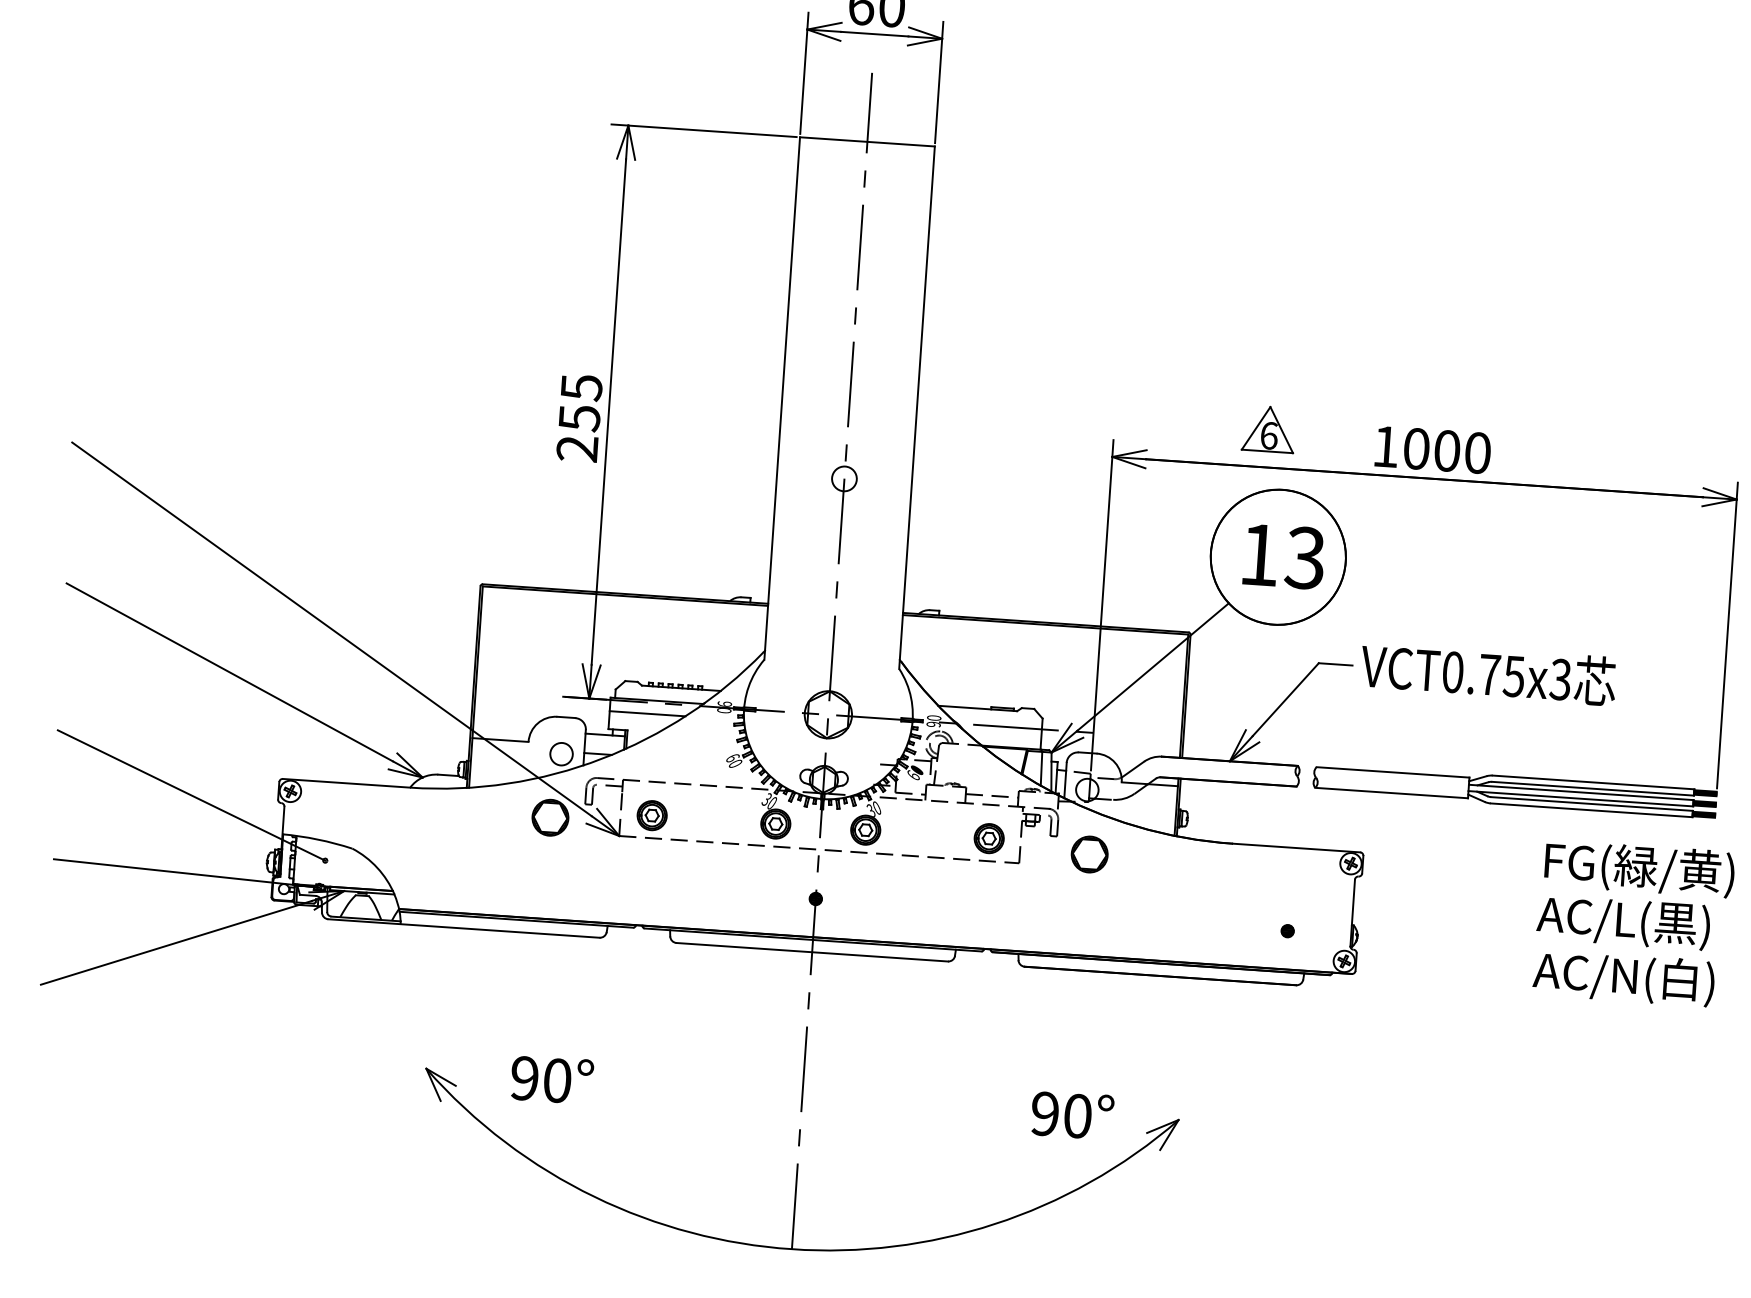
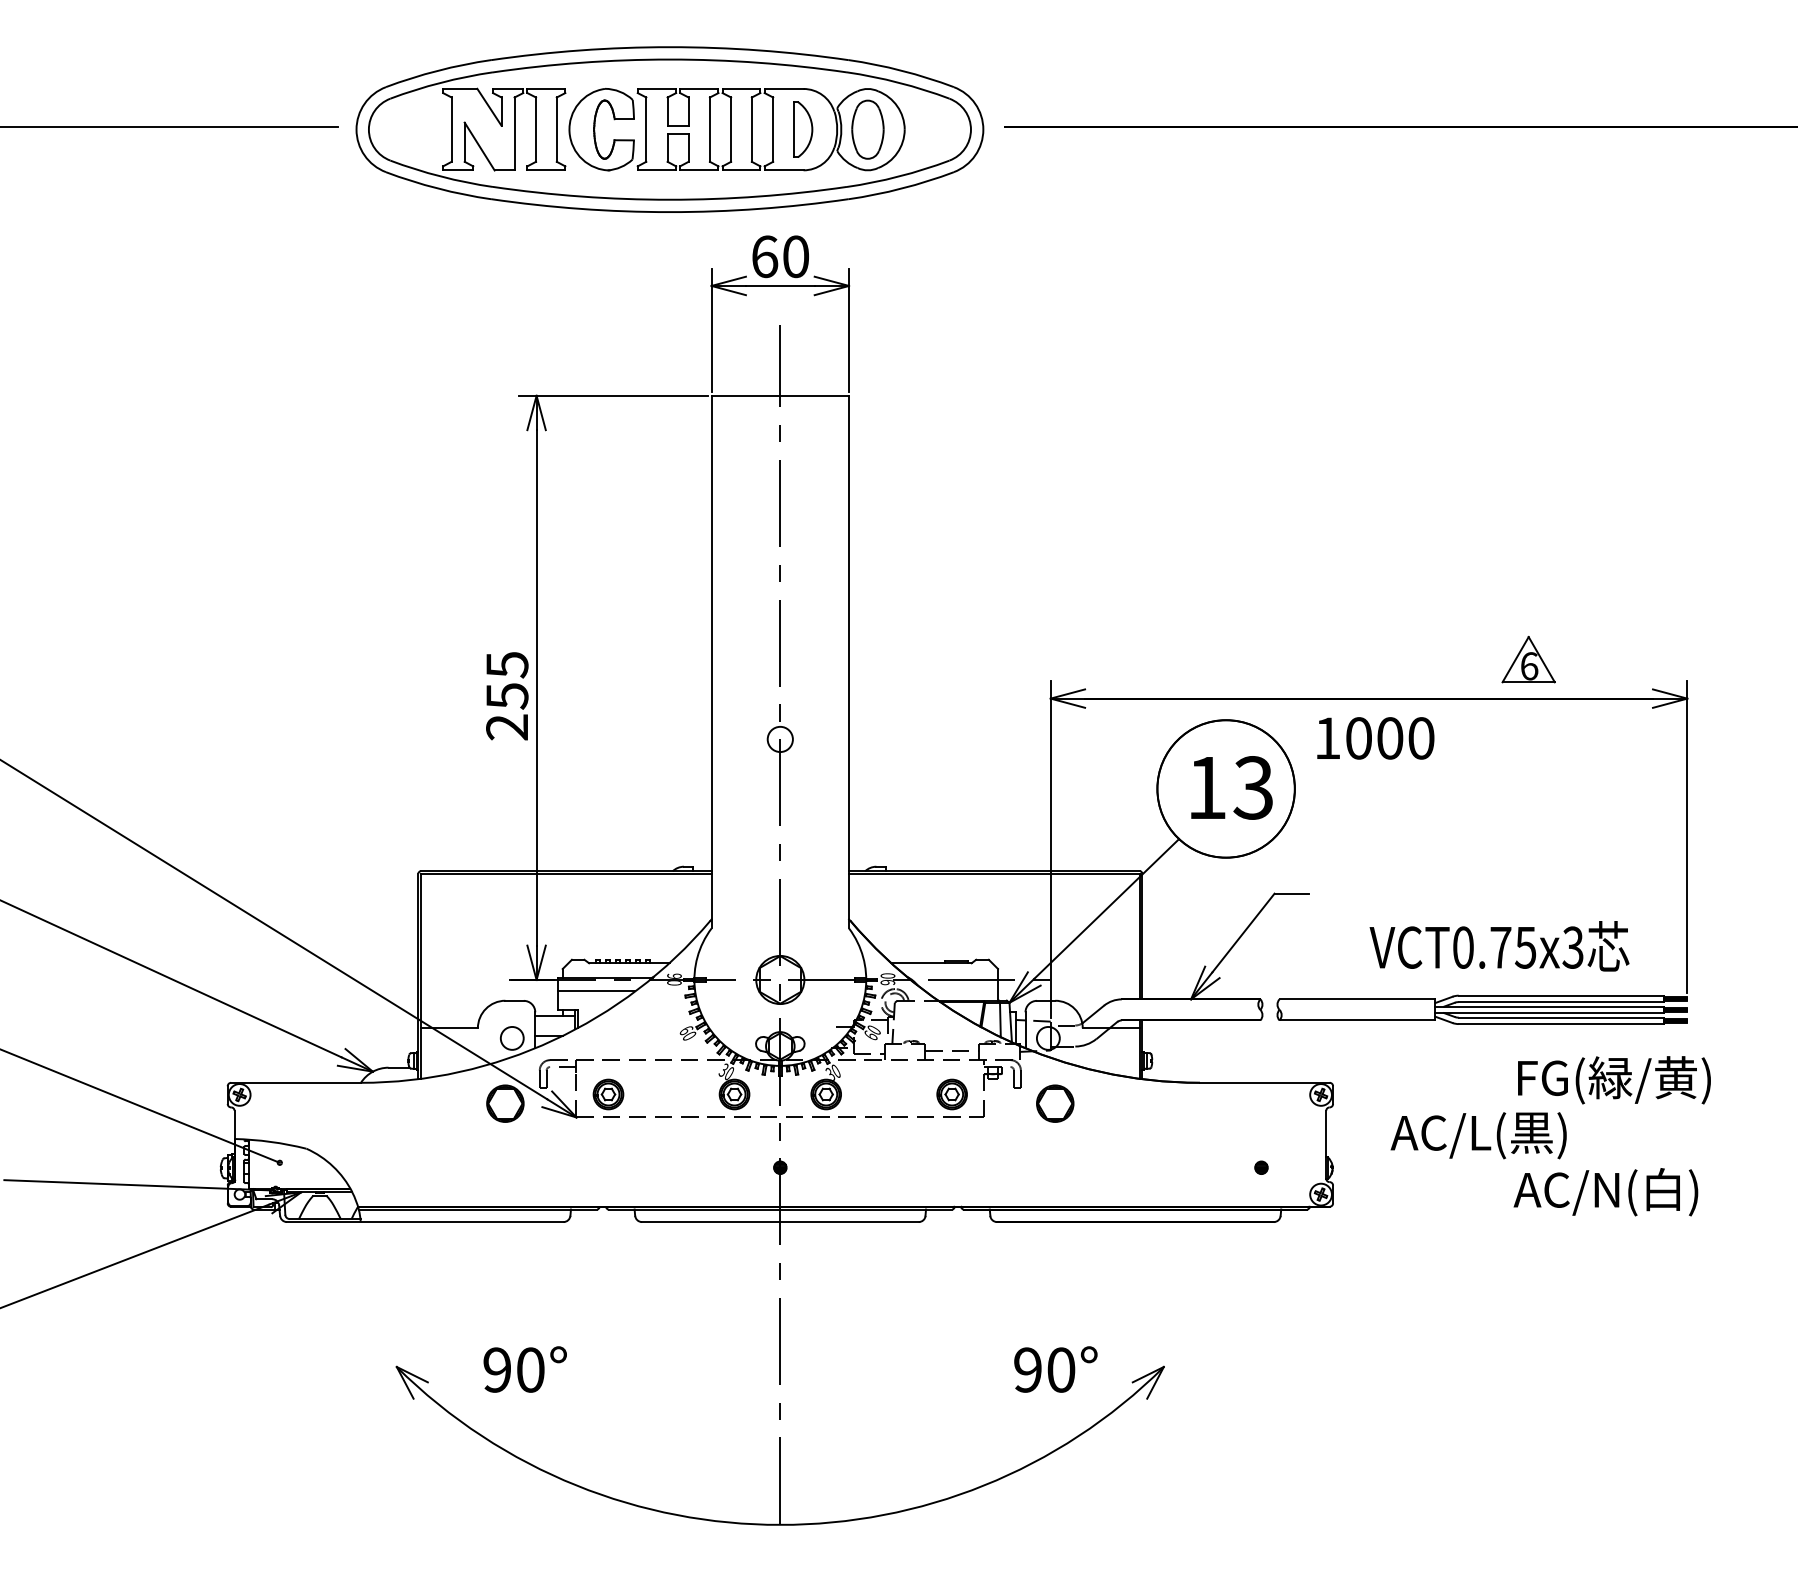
part: (1268, 429) -> (1528, 659), moved
text: (1432, 450) -> (1375, 738), moved
text: (1488, 673) -> (1499, 946), moved
text: (1623, 922) -> (1478, 1135), moved

